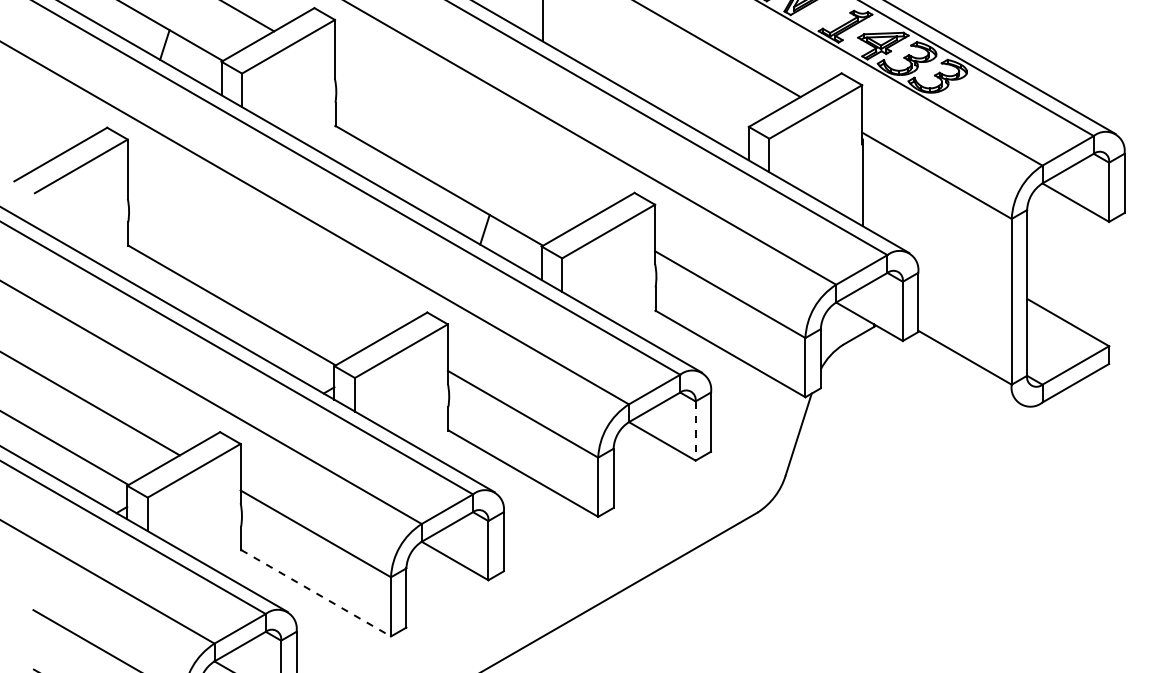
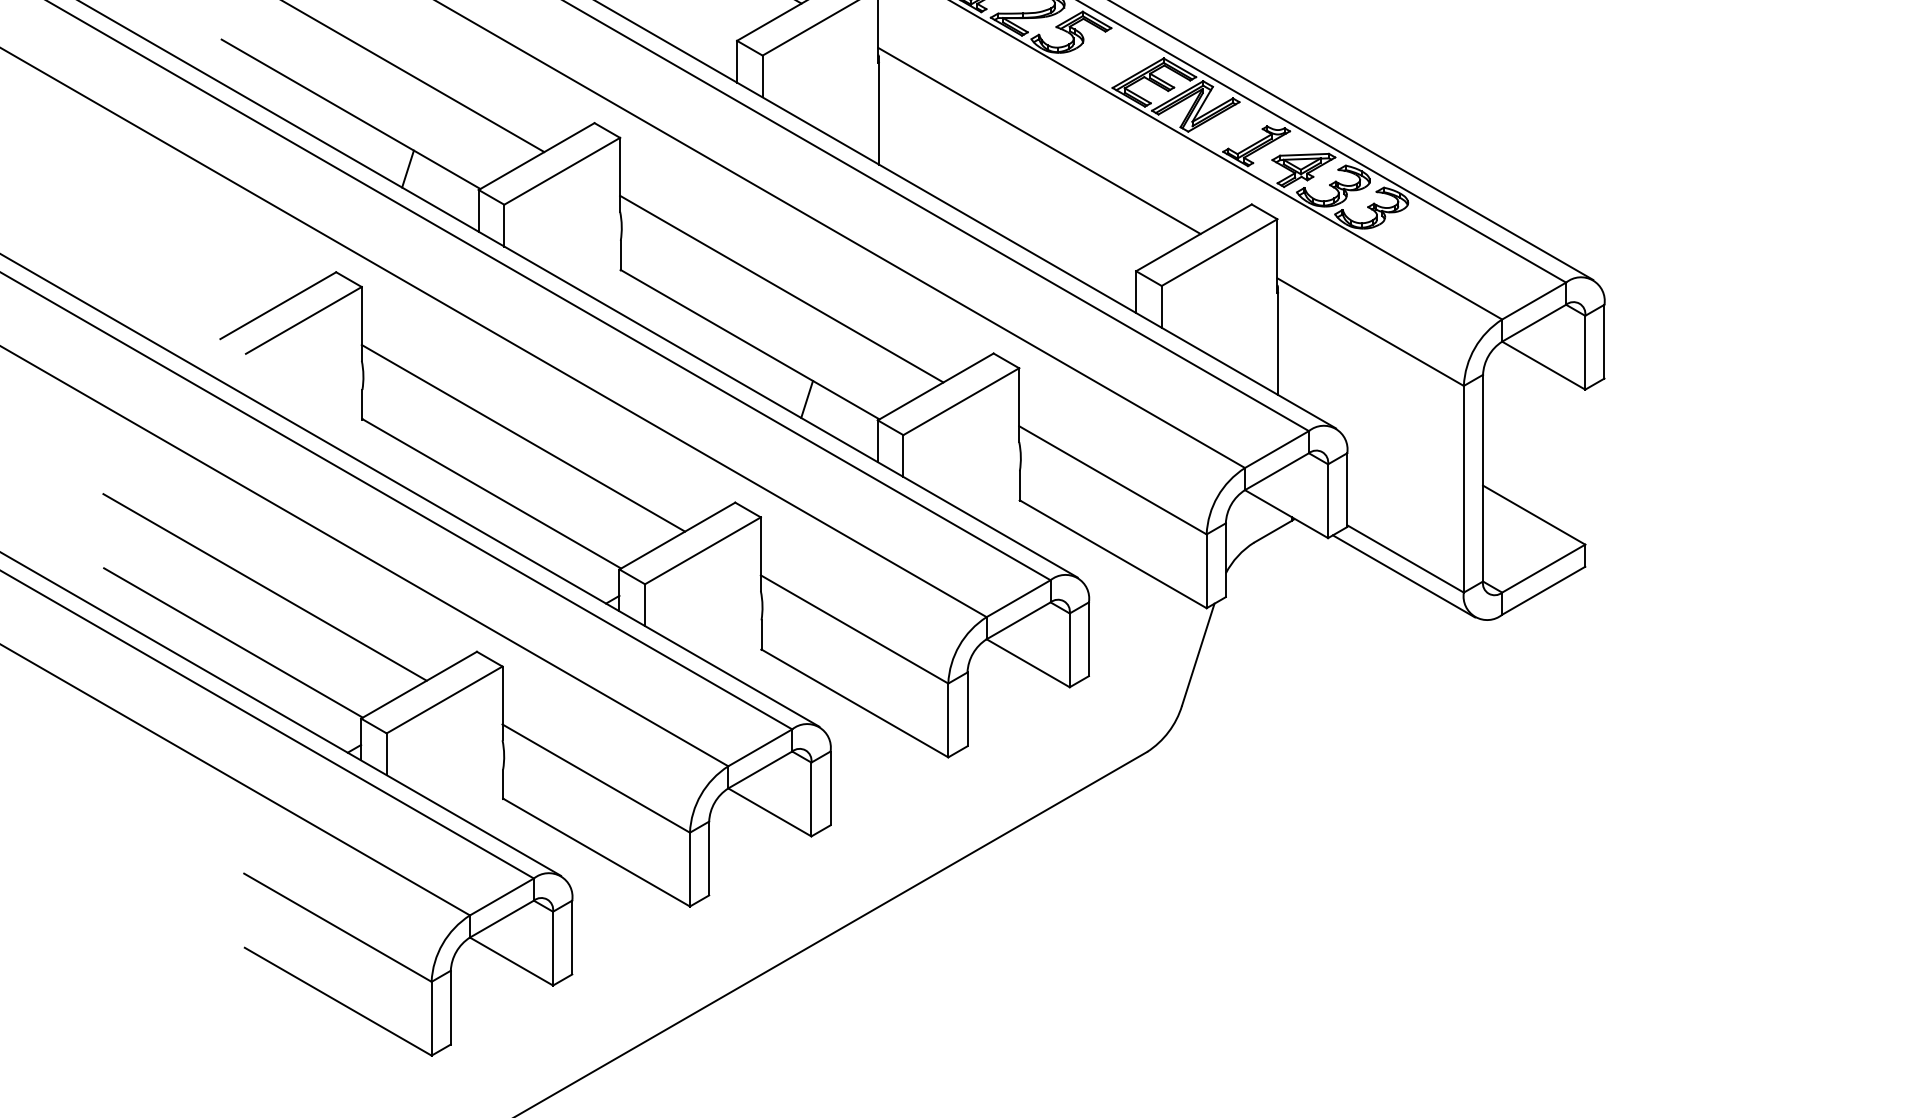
line: (464, 140) -> (781, 288), added
line: (257, 260) -> (523, 437), added
line: (963, 371) -> (1403, 576), added
line: (695, 431) -> (1069, 650), dashed -> solid
line: (316, 593) -> (596, 852), dashed -> solid

